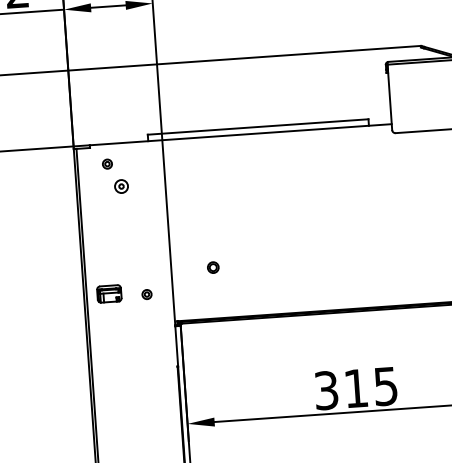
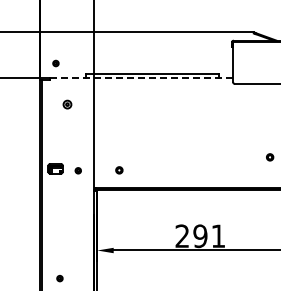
line: (240, 134) -> (141, 78), solid -> dashed
part: (106, 164) -> (55, 63), moved
part: (213, 267) -> (119, 170), moved
text: (354, 389) -> (199, 236), 315 -> 291

